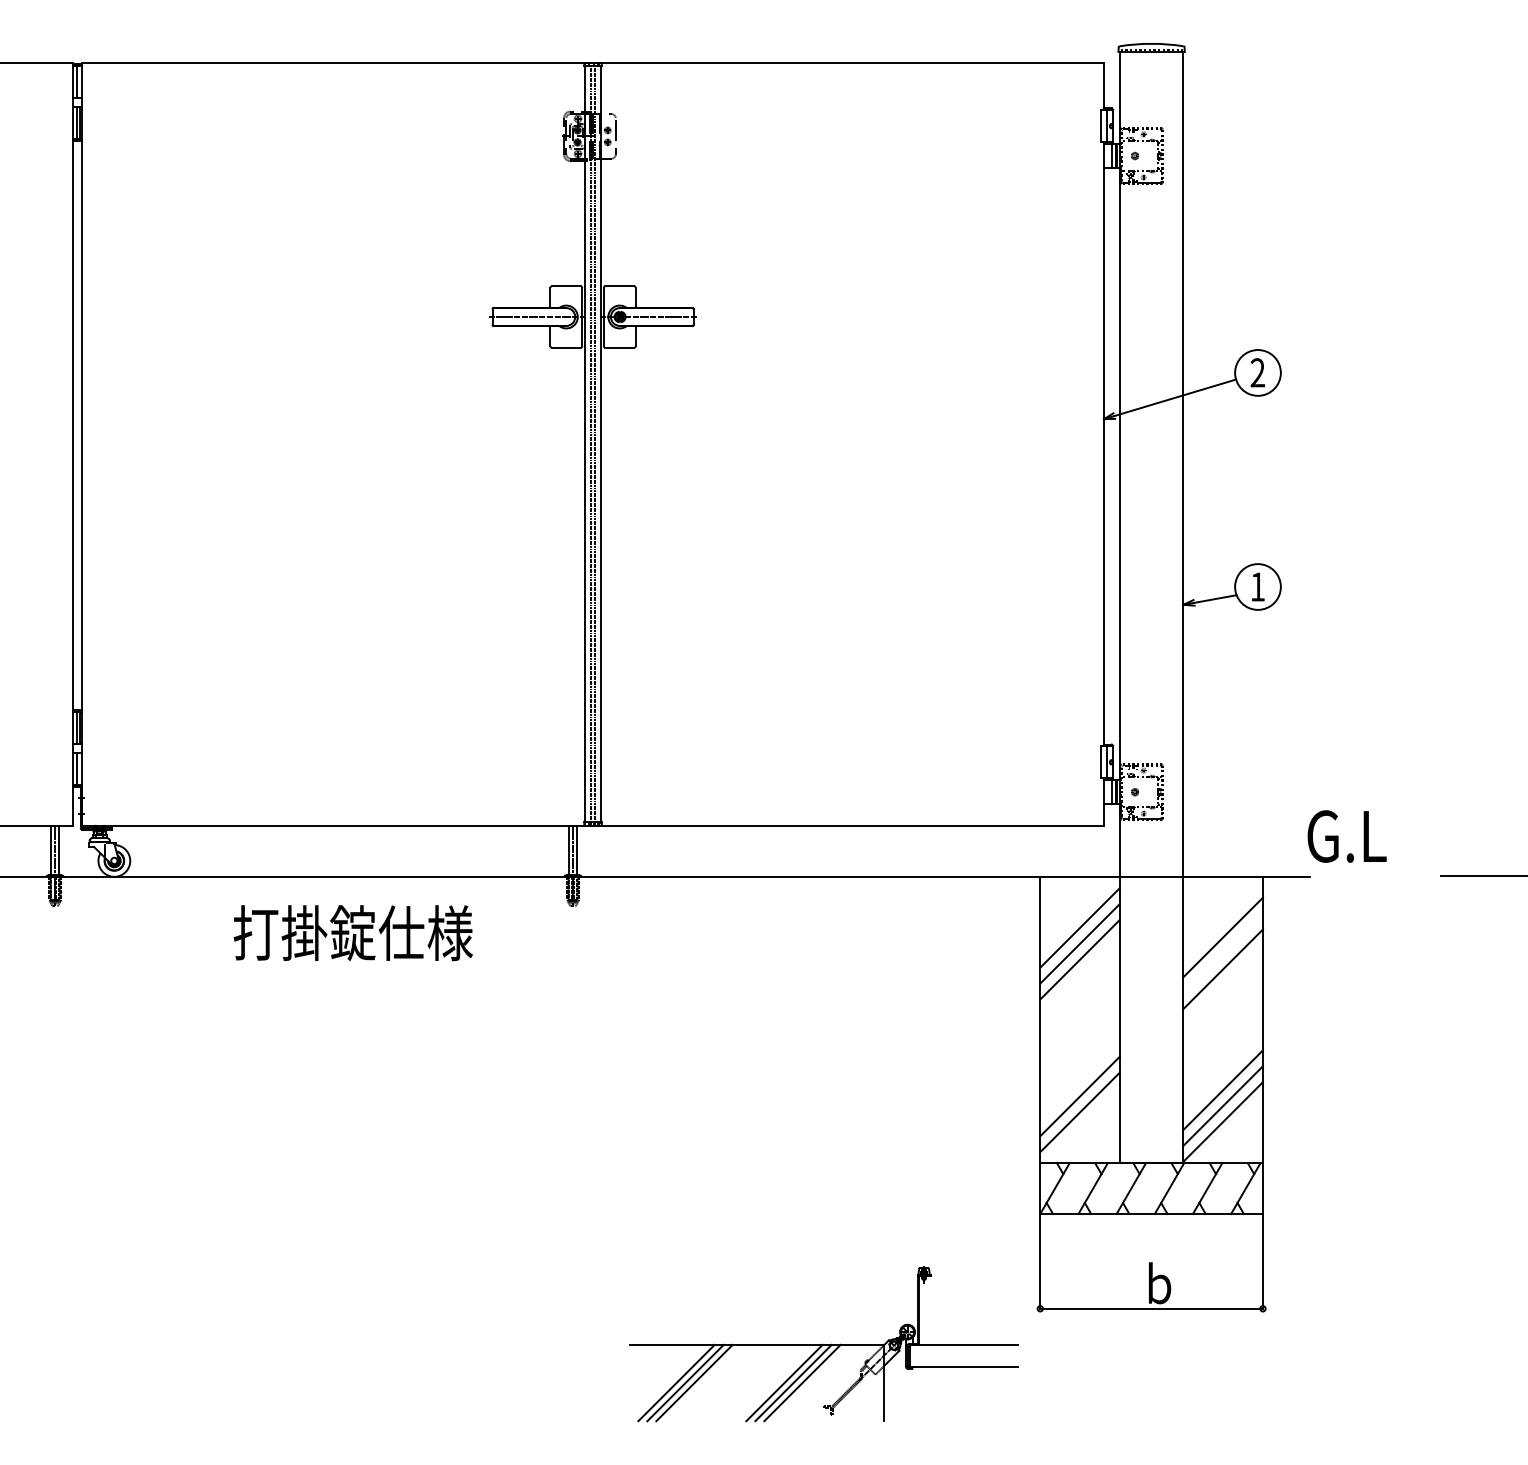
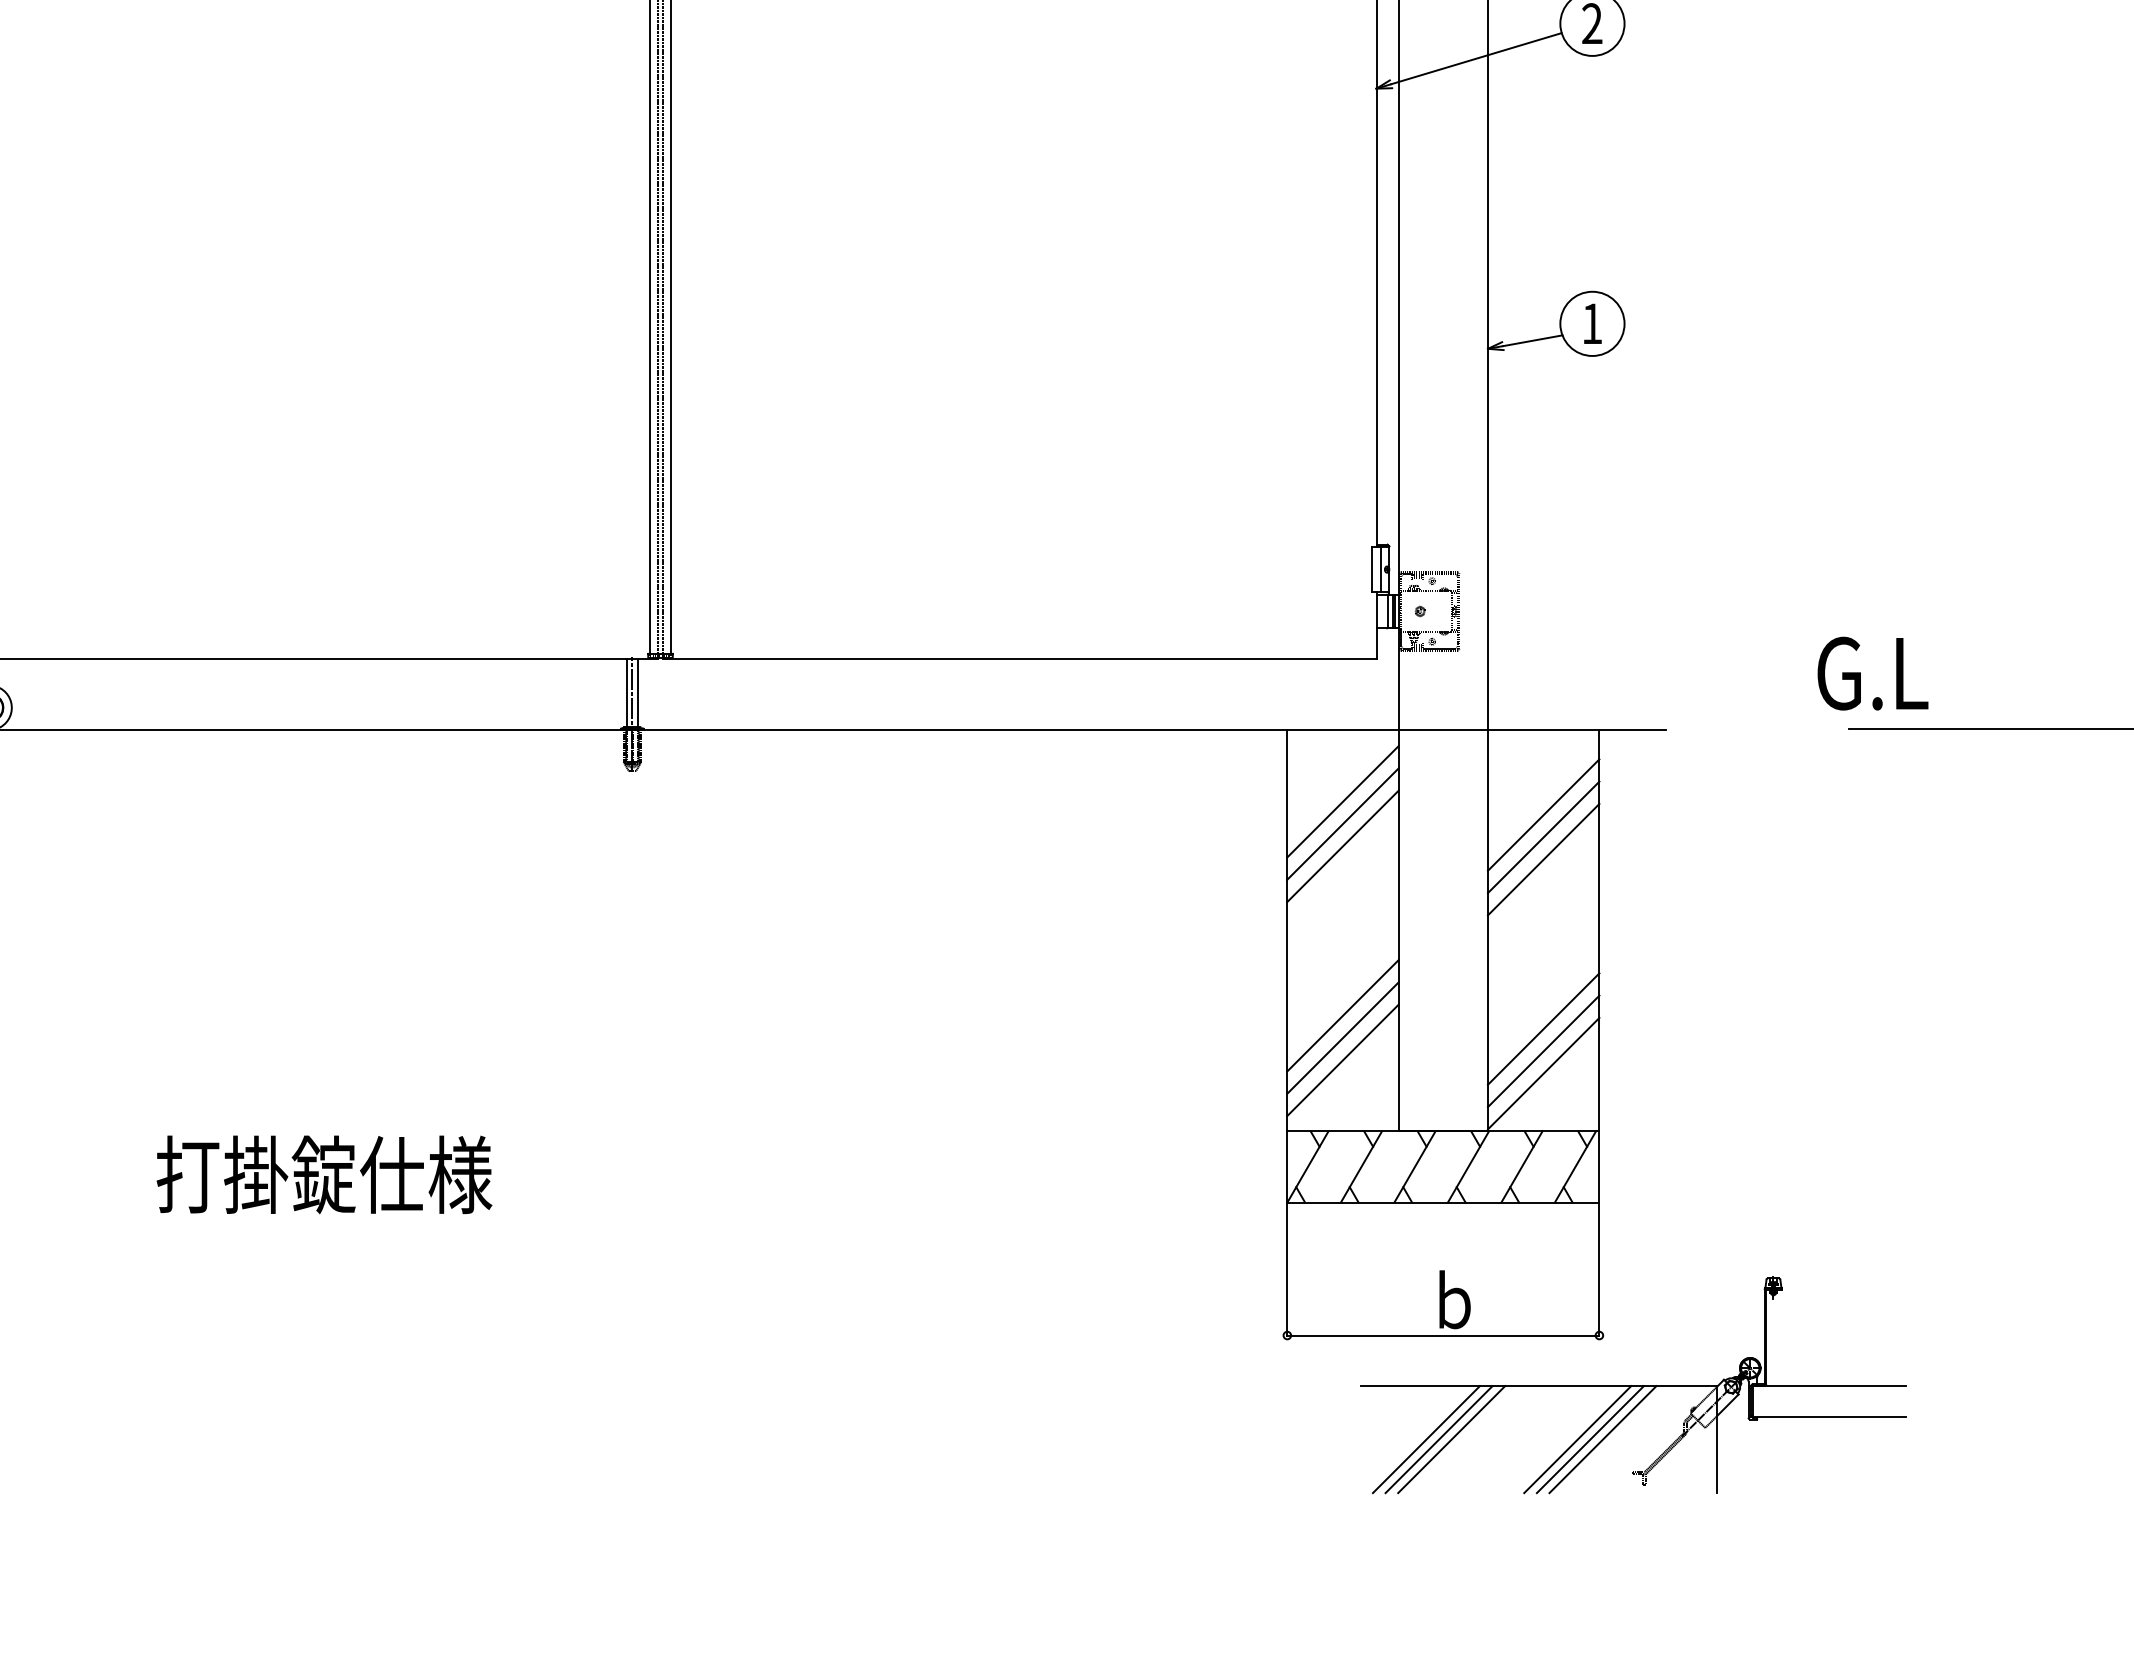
text: (1346, 836) -> (1872, 673), moved
text: (352, 933) -> (323, 1175), moved
line: (1222, 953) -> (1542, 837), added
line: (1079, 1080) -> (1342, 1015), added
part: (823, 1344) -> (1632, 1385), moved

